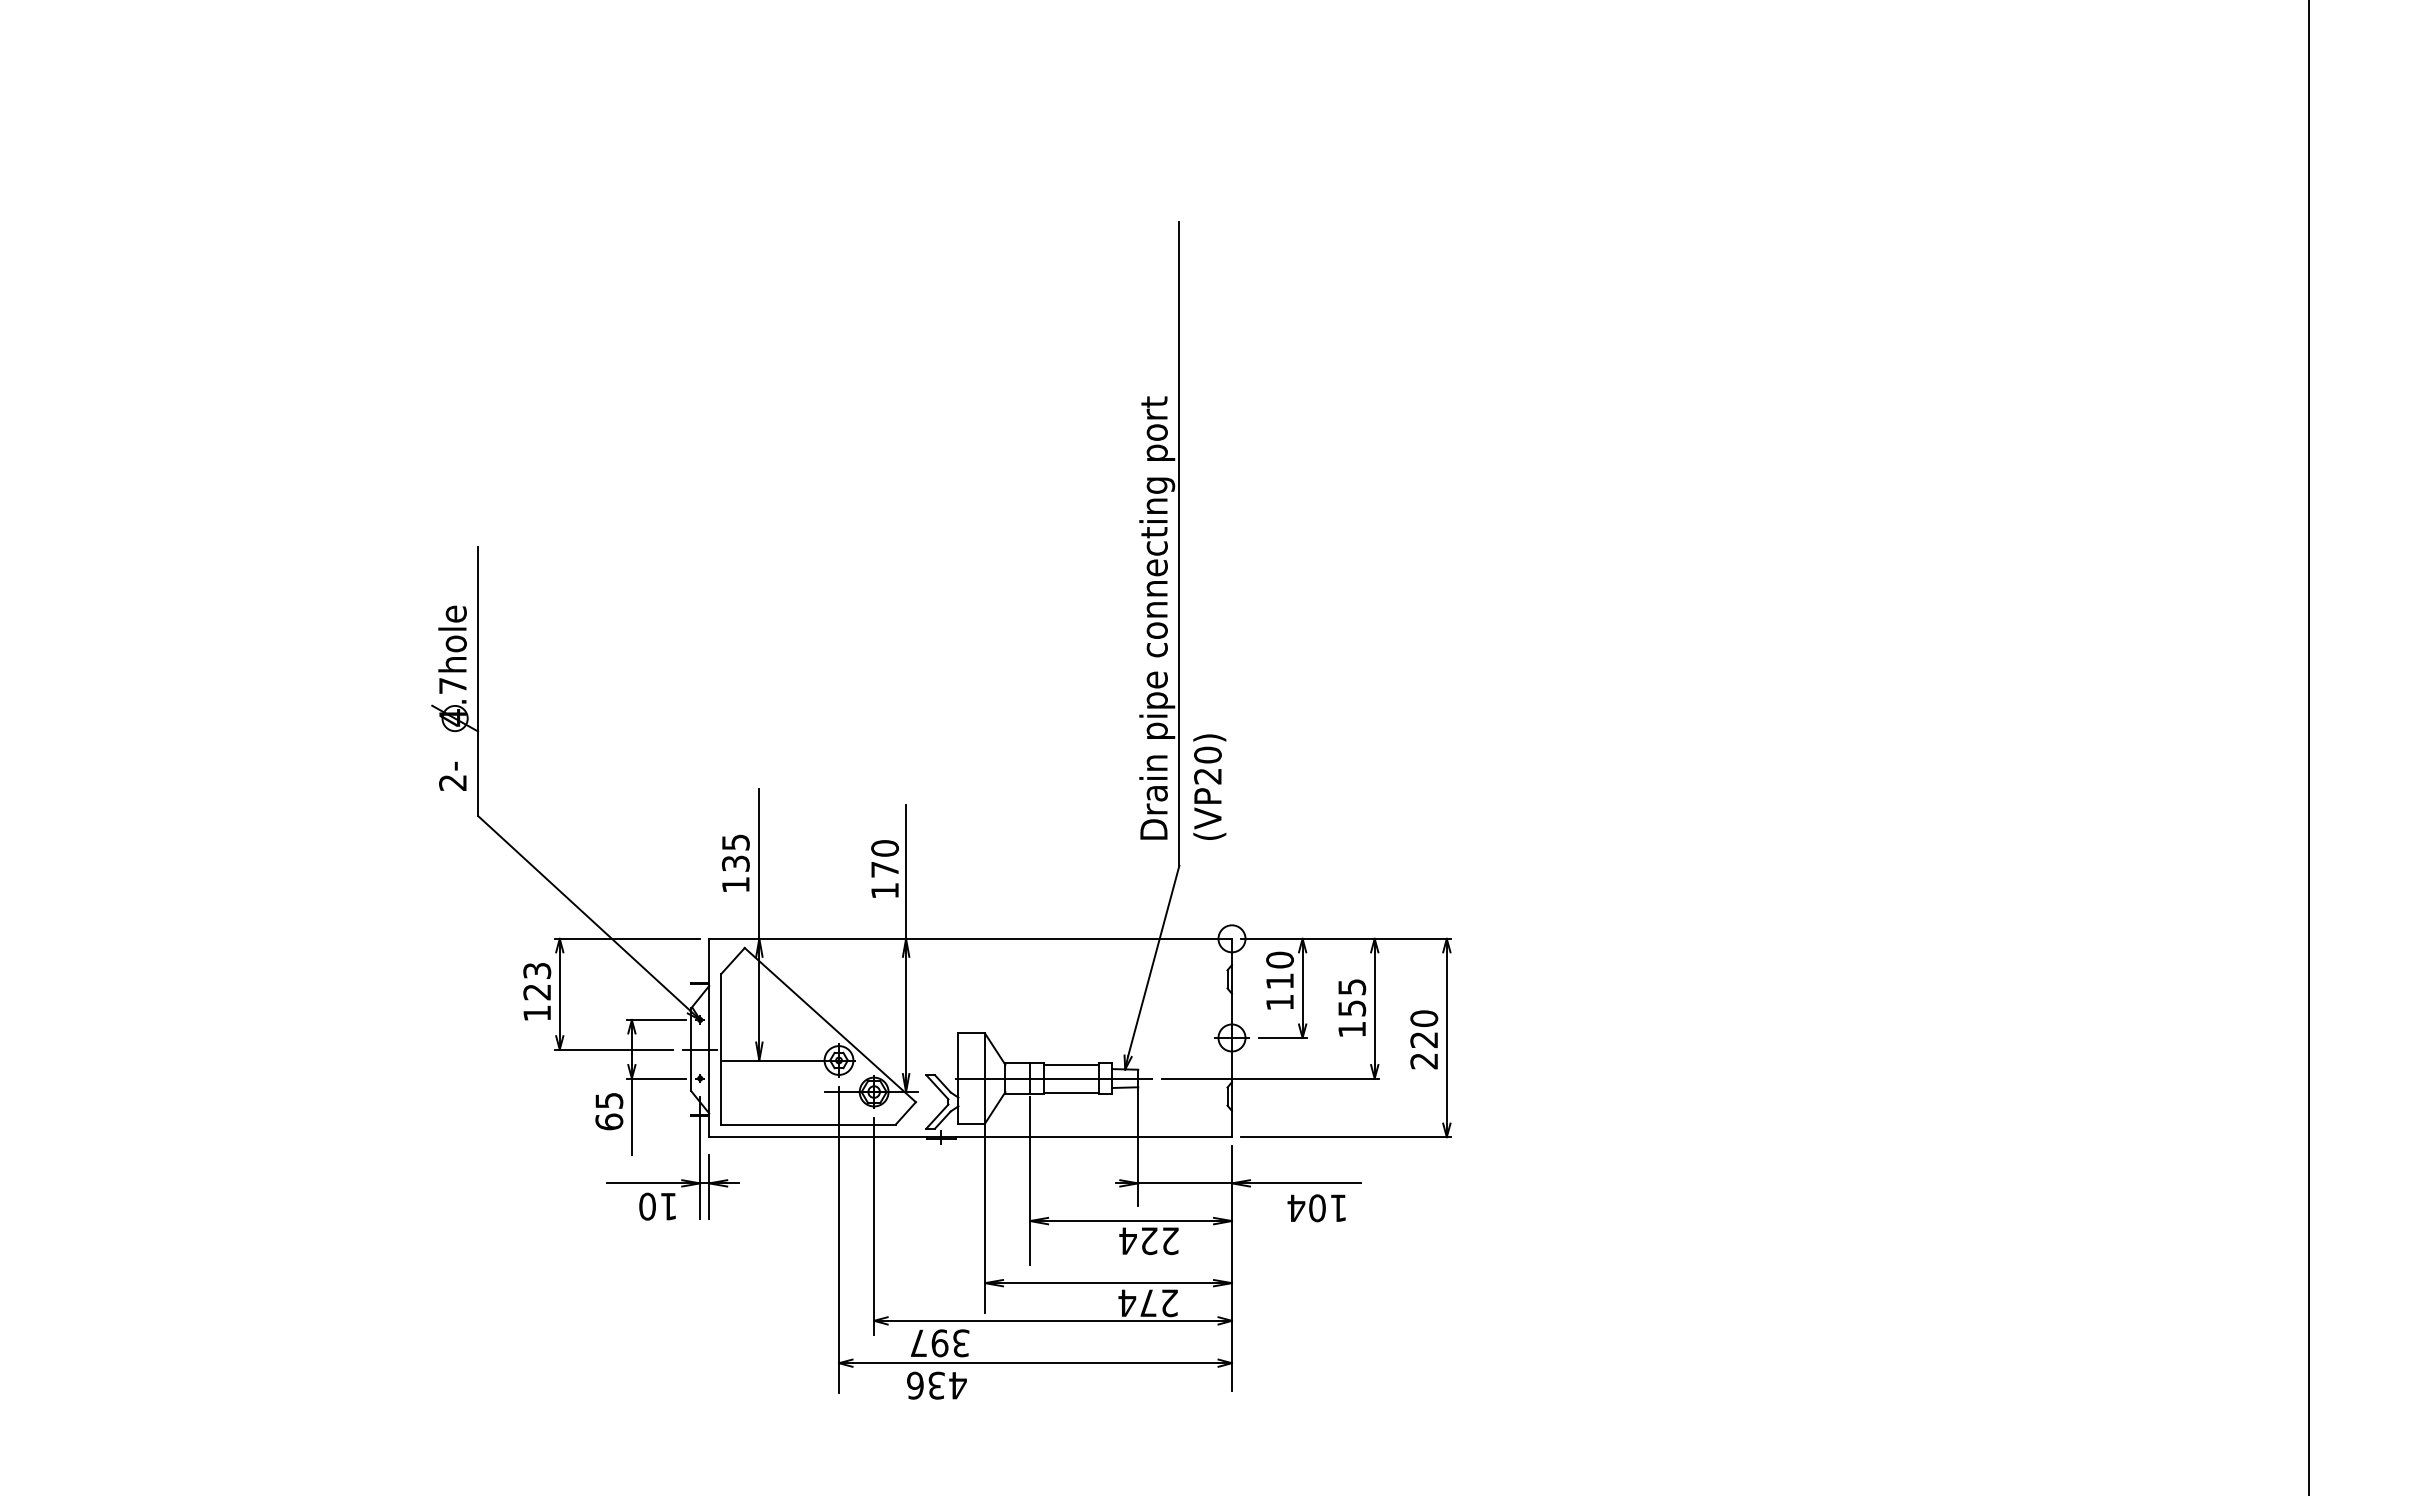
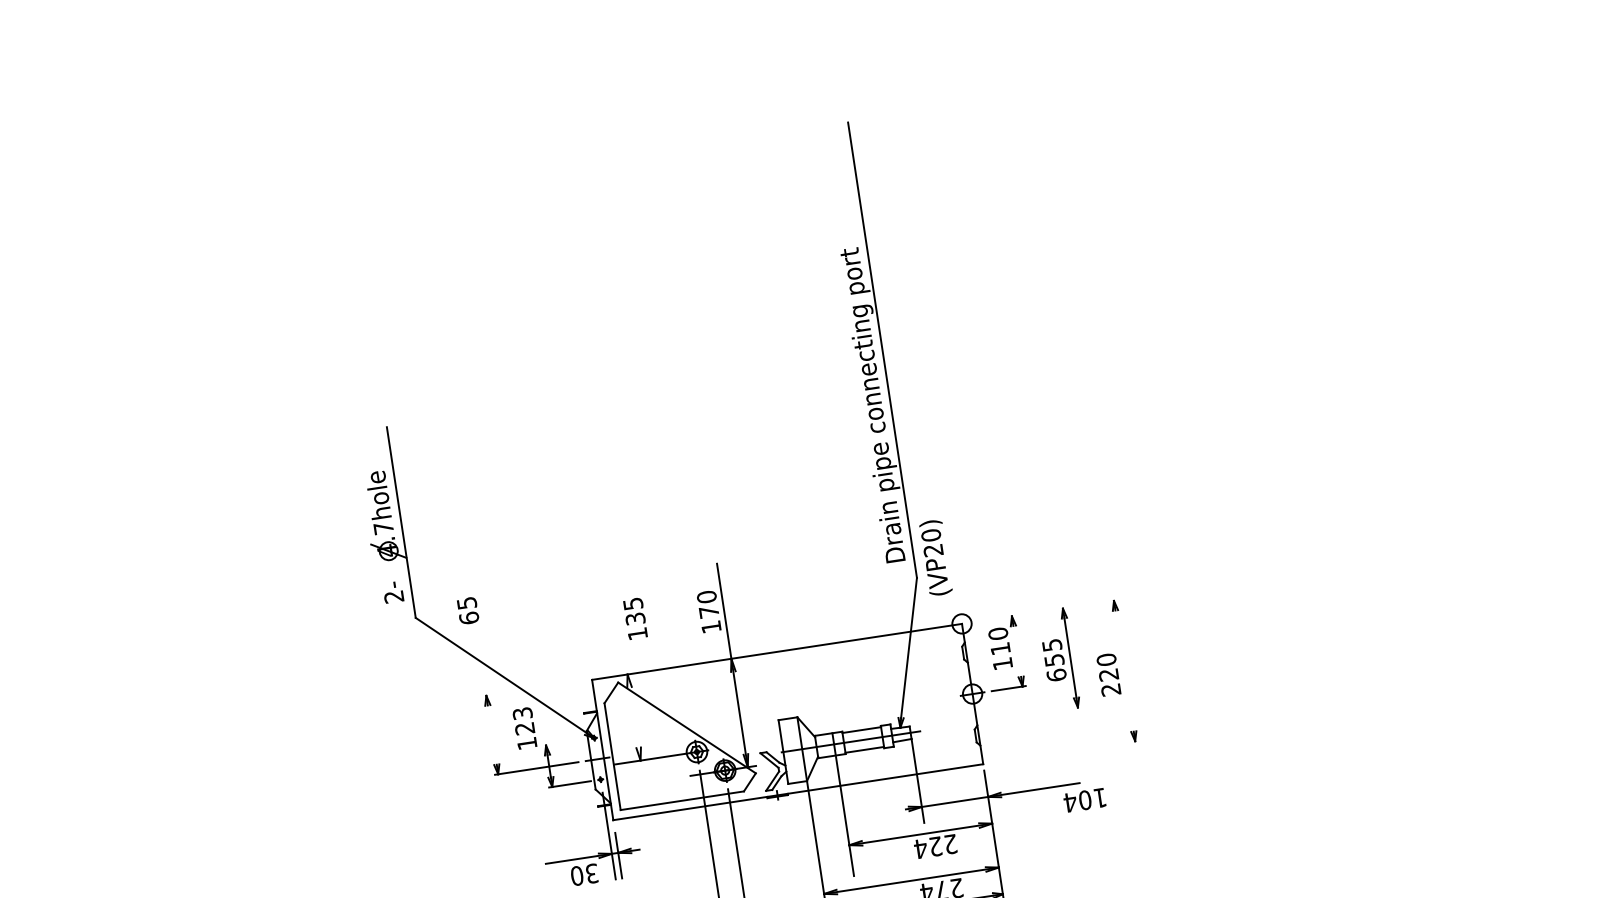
text: (1209, 786) -> (935, 557), moved
text: (735, 862) -> (635, 618), moved
line: (759, 924) -> (626, 664), removed
line: (627, 938) -> (534, 688), removed
line: (1346, 938) -> (1042, 611), removed
line: (1302, 988) -> (1017, 651), removed
text: (537, 991) -> (525, 728), moved
line: (559, 994) -> (492, 735), removed
line: (656, 1019) -> (563, 742), removed
text: (1352, 1029) -> (1056, 675), 155 -> 655
line: (1446, 1037) -> (1124, 670), removed
line: (1270, 1078) -> (1004, 718), removed
text: (609, 1111) -> (468, 610), moved
line: (631, 1116) -> (556, 813), removed
line: (1346, 1137) -> (1064, 752), removed
text: (668, 1206) -> (591, 873), 10 -> 30
text: (1316, 1208) -> (1084, 800), moved

